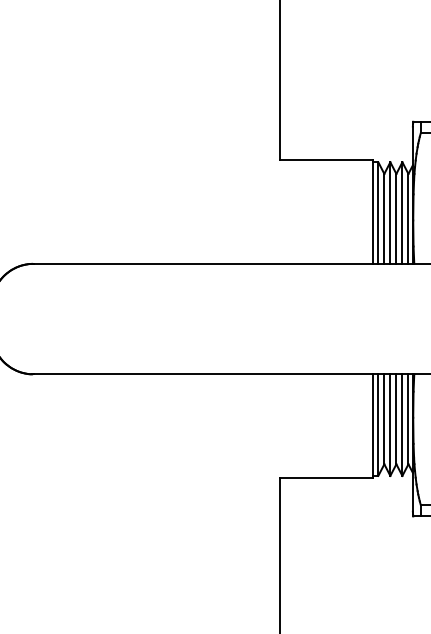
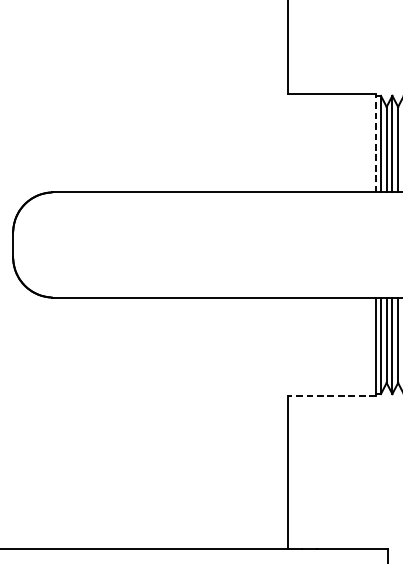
line: (373, 212) -> (376, 143), solid -> dashed
line: (326, 477) -> (331, 395), solid -> dashed

